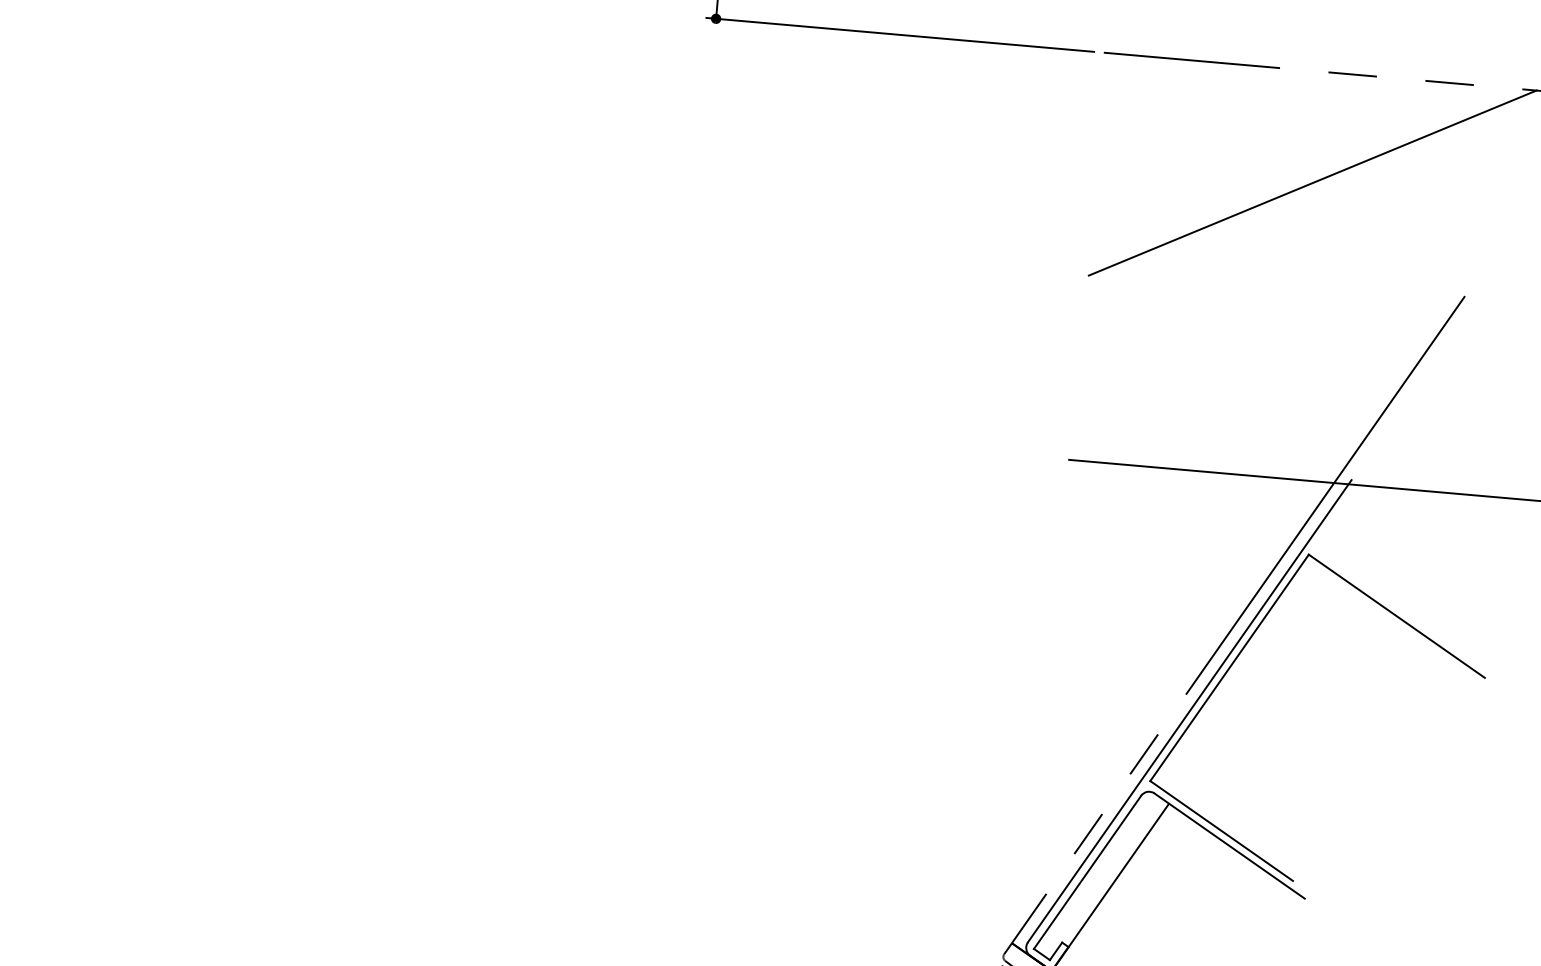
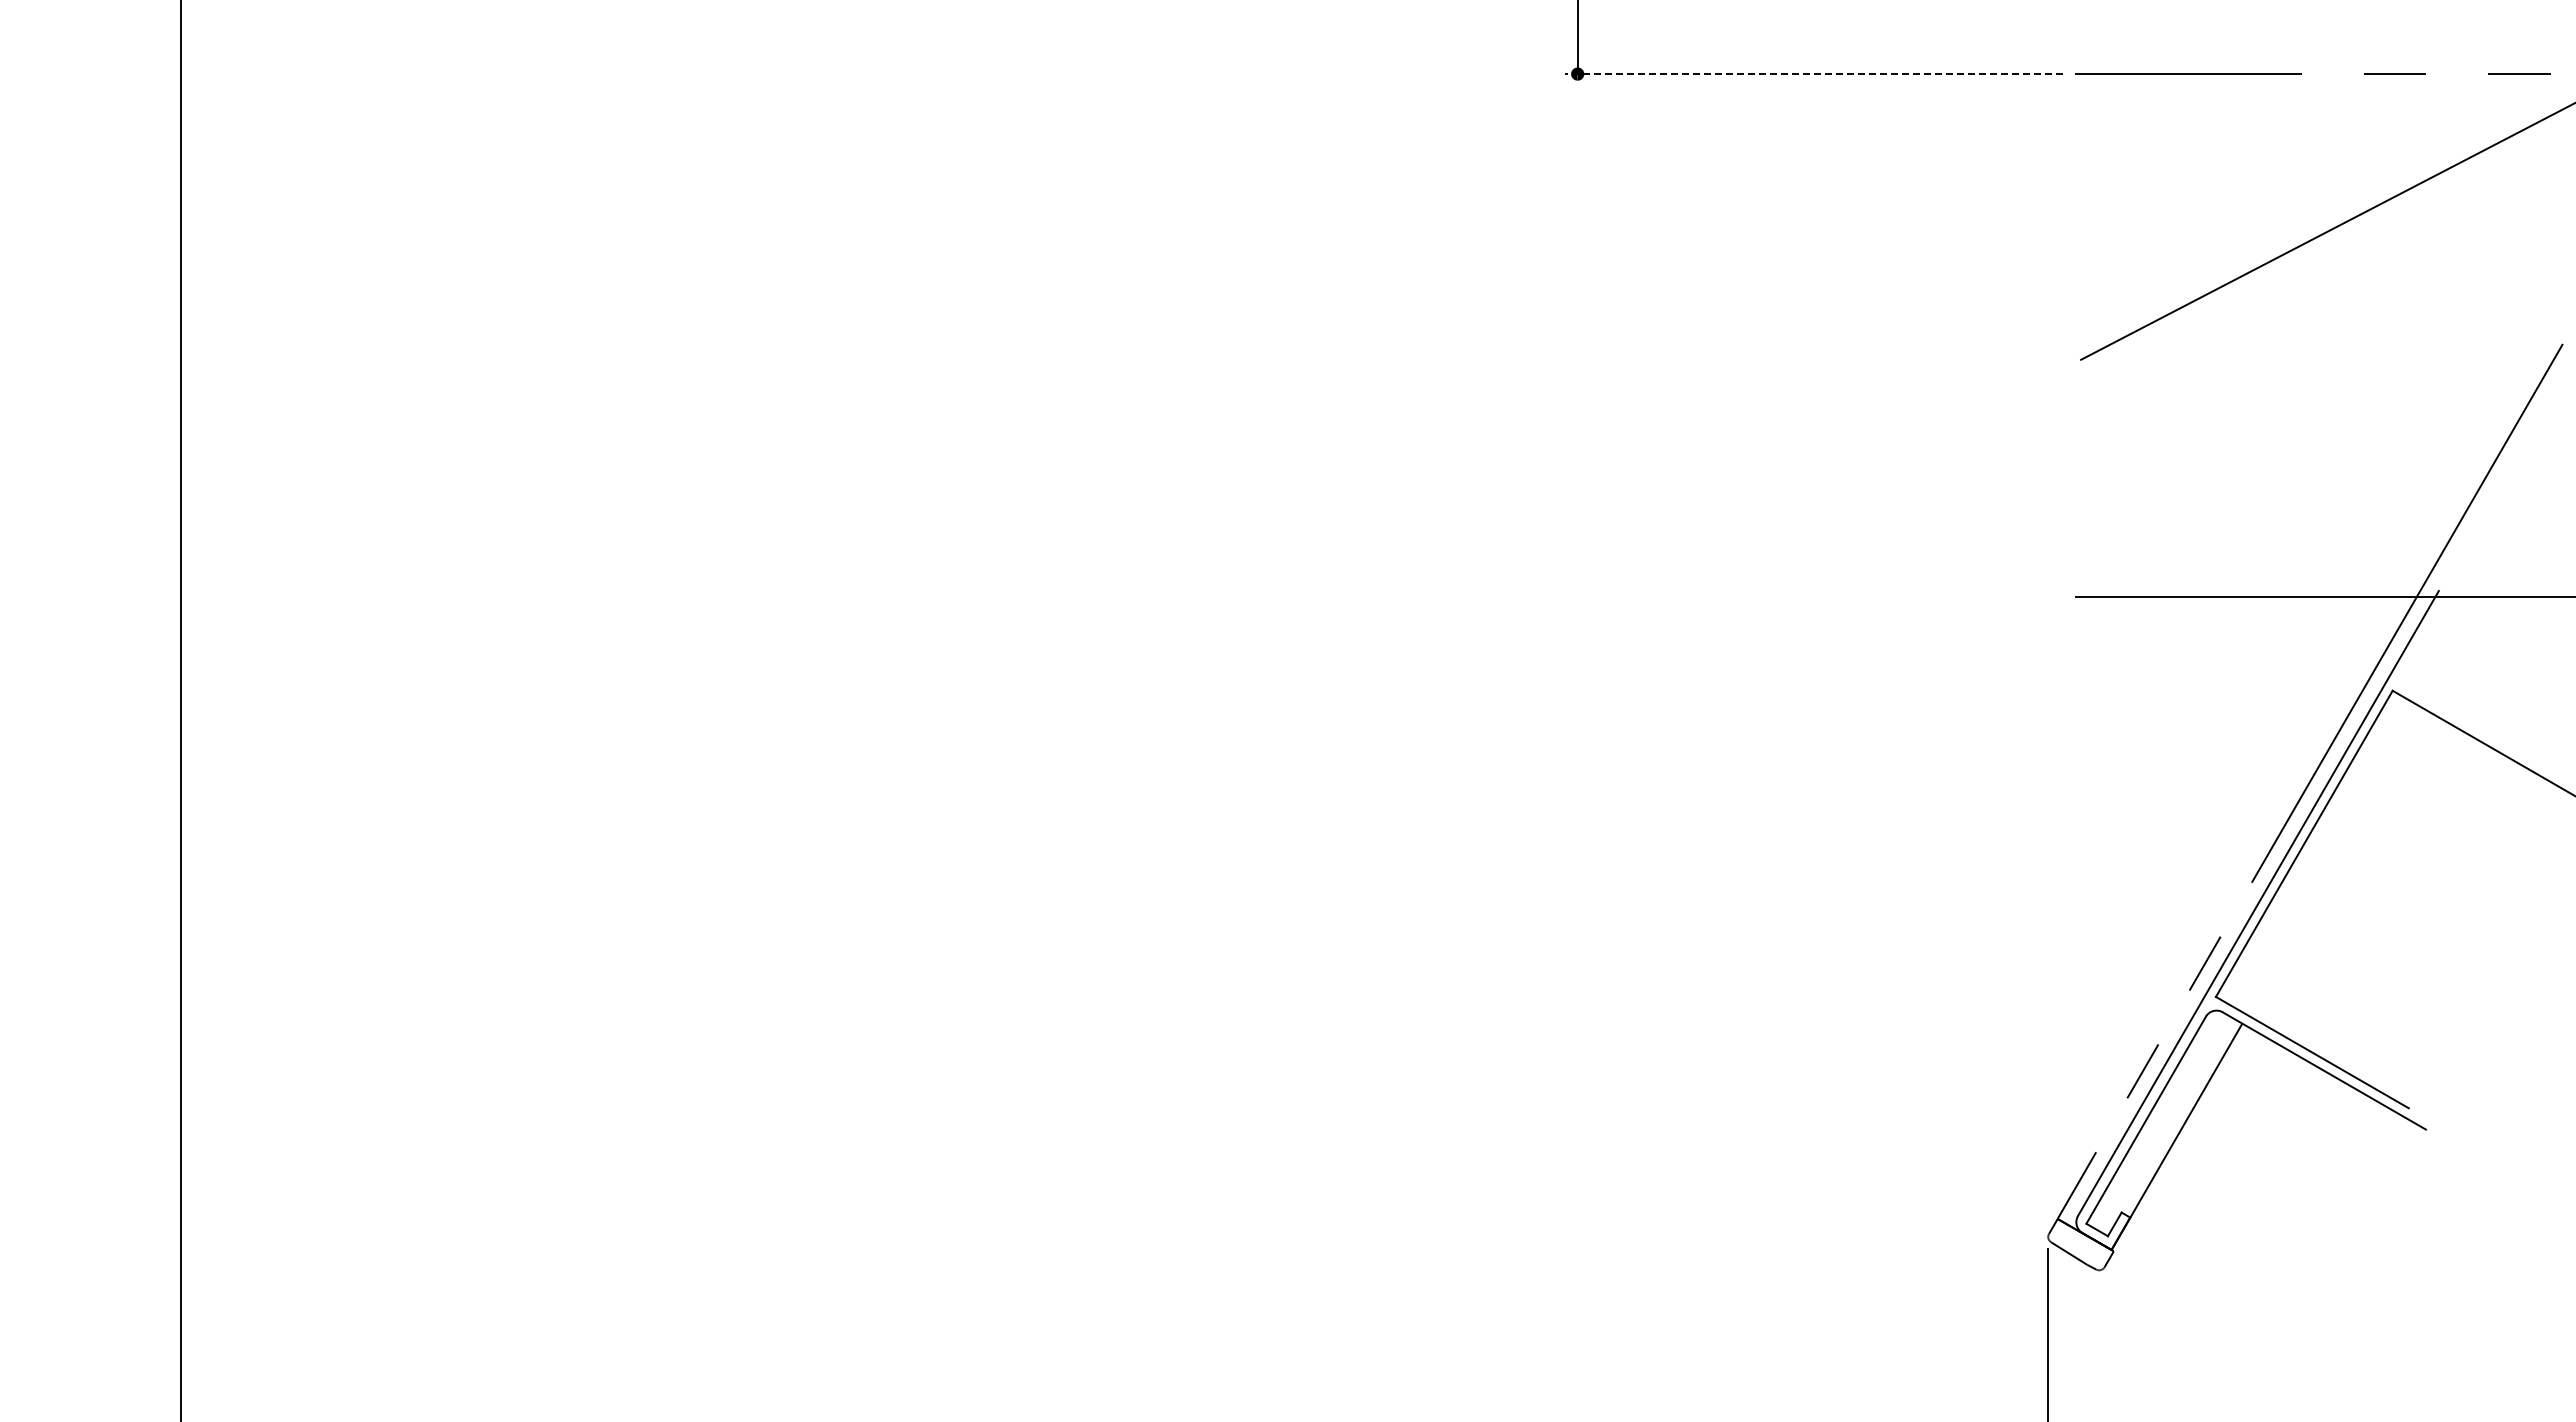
line: (900, 35) -> (1814, 74), solid -> dashed

